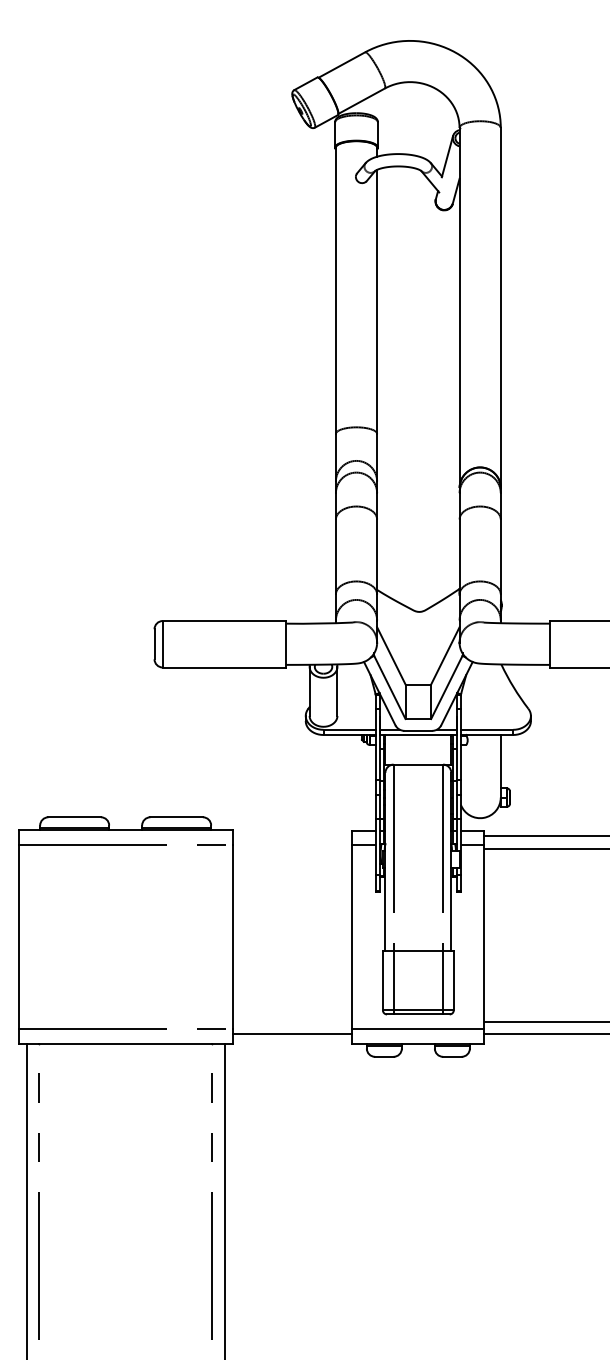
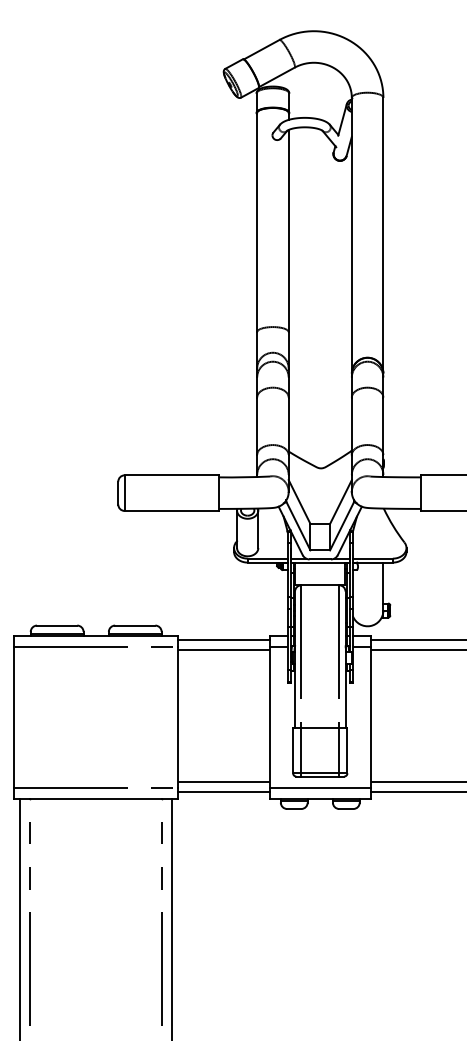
line: (291, 836) -> (223, 640), added
line: (291, 848) -> (223, 649), added
line: (291, 1022) -> (223, 782), added

